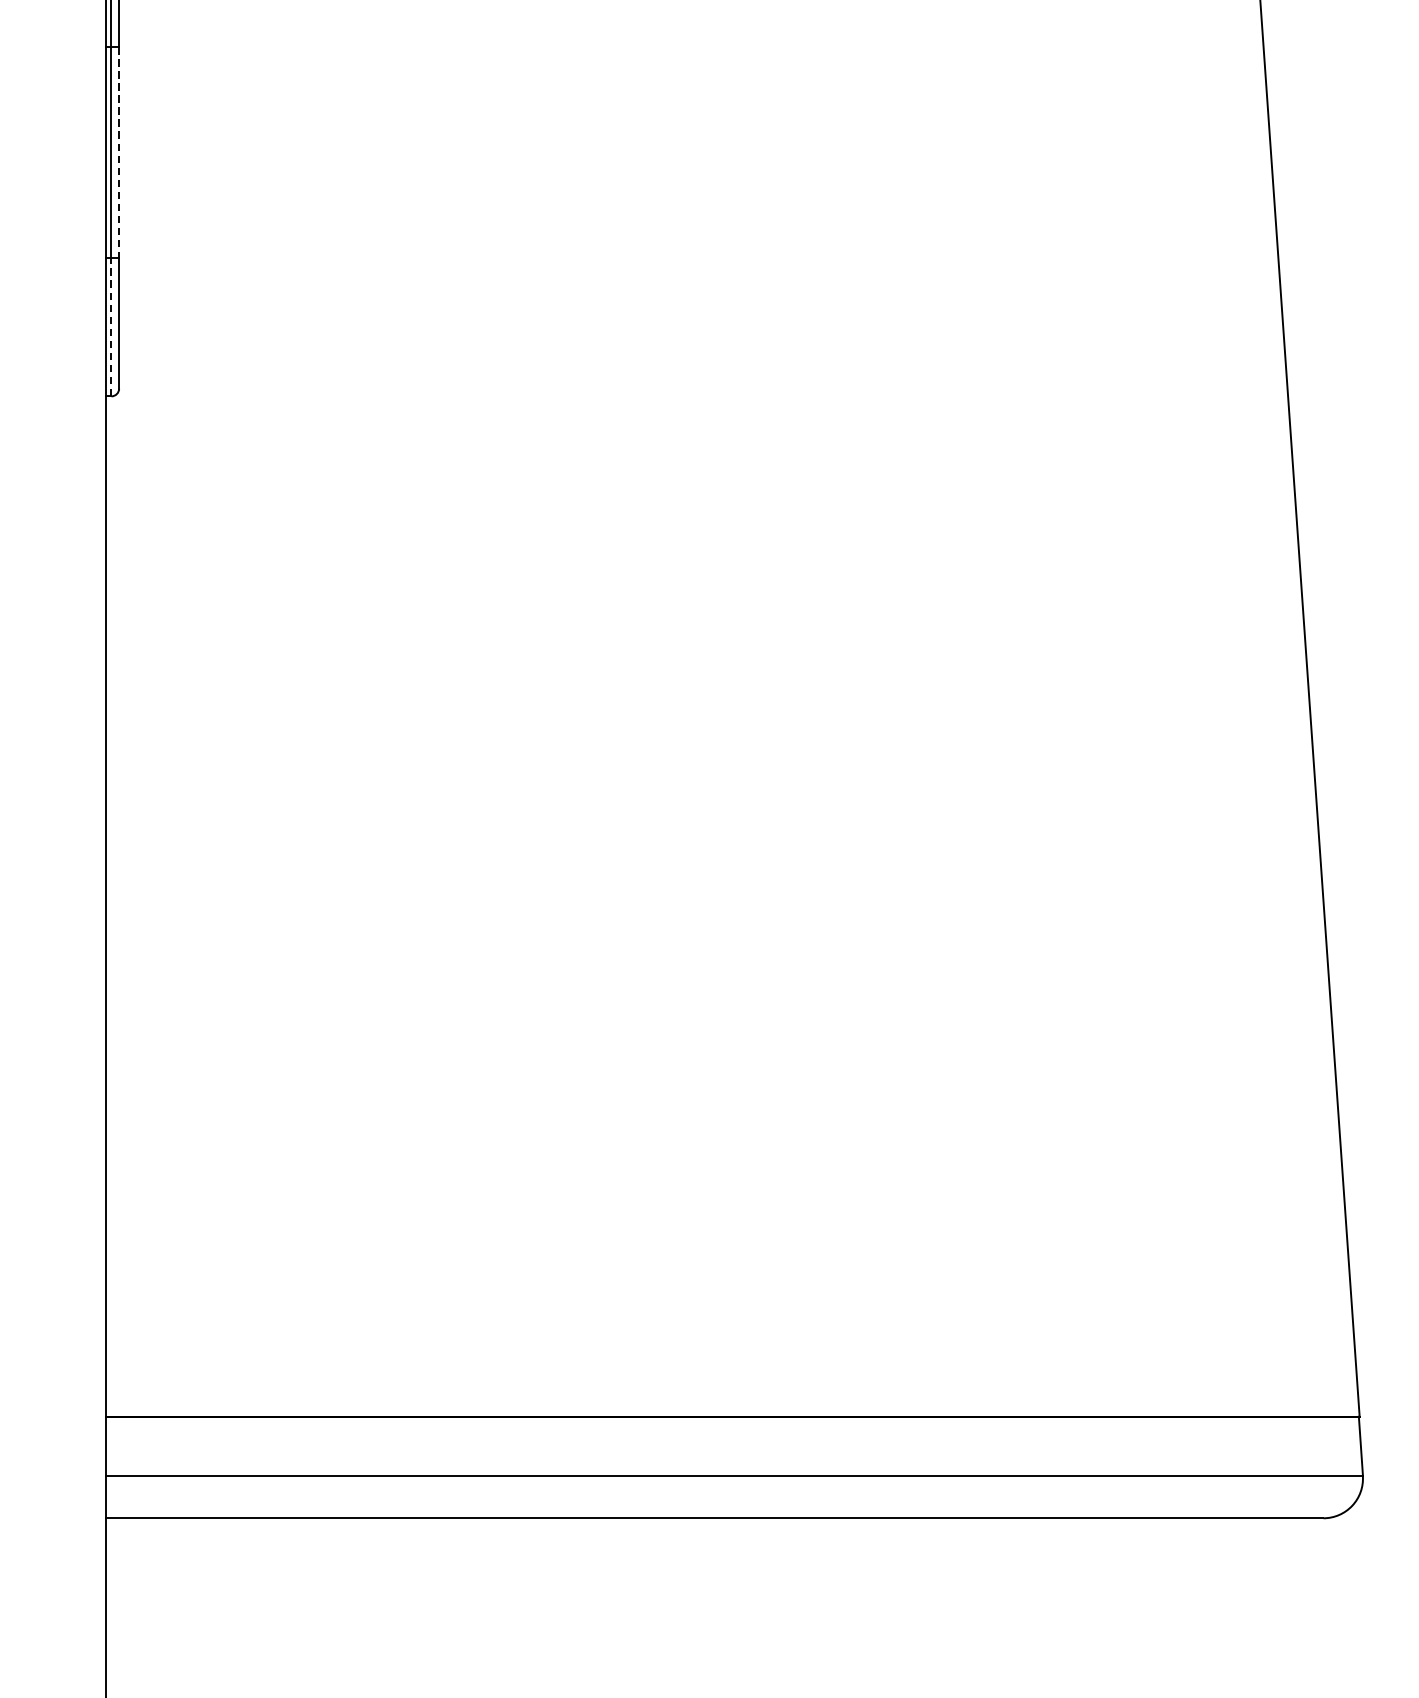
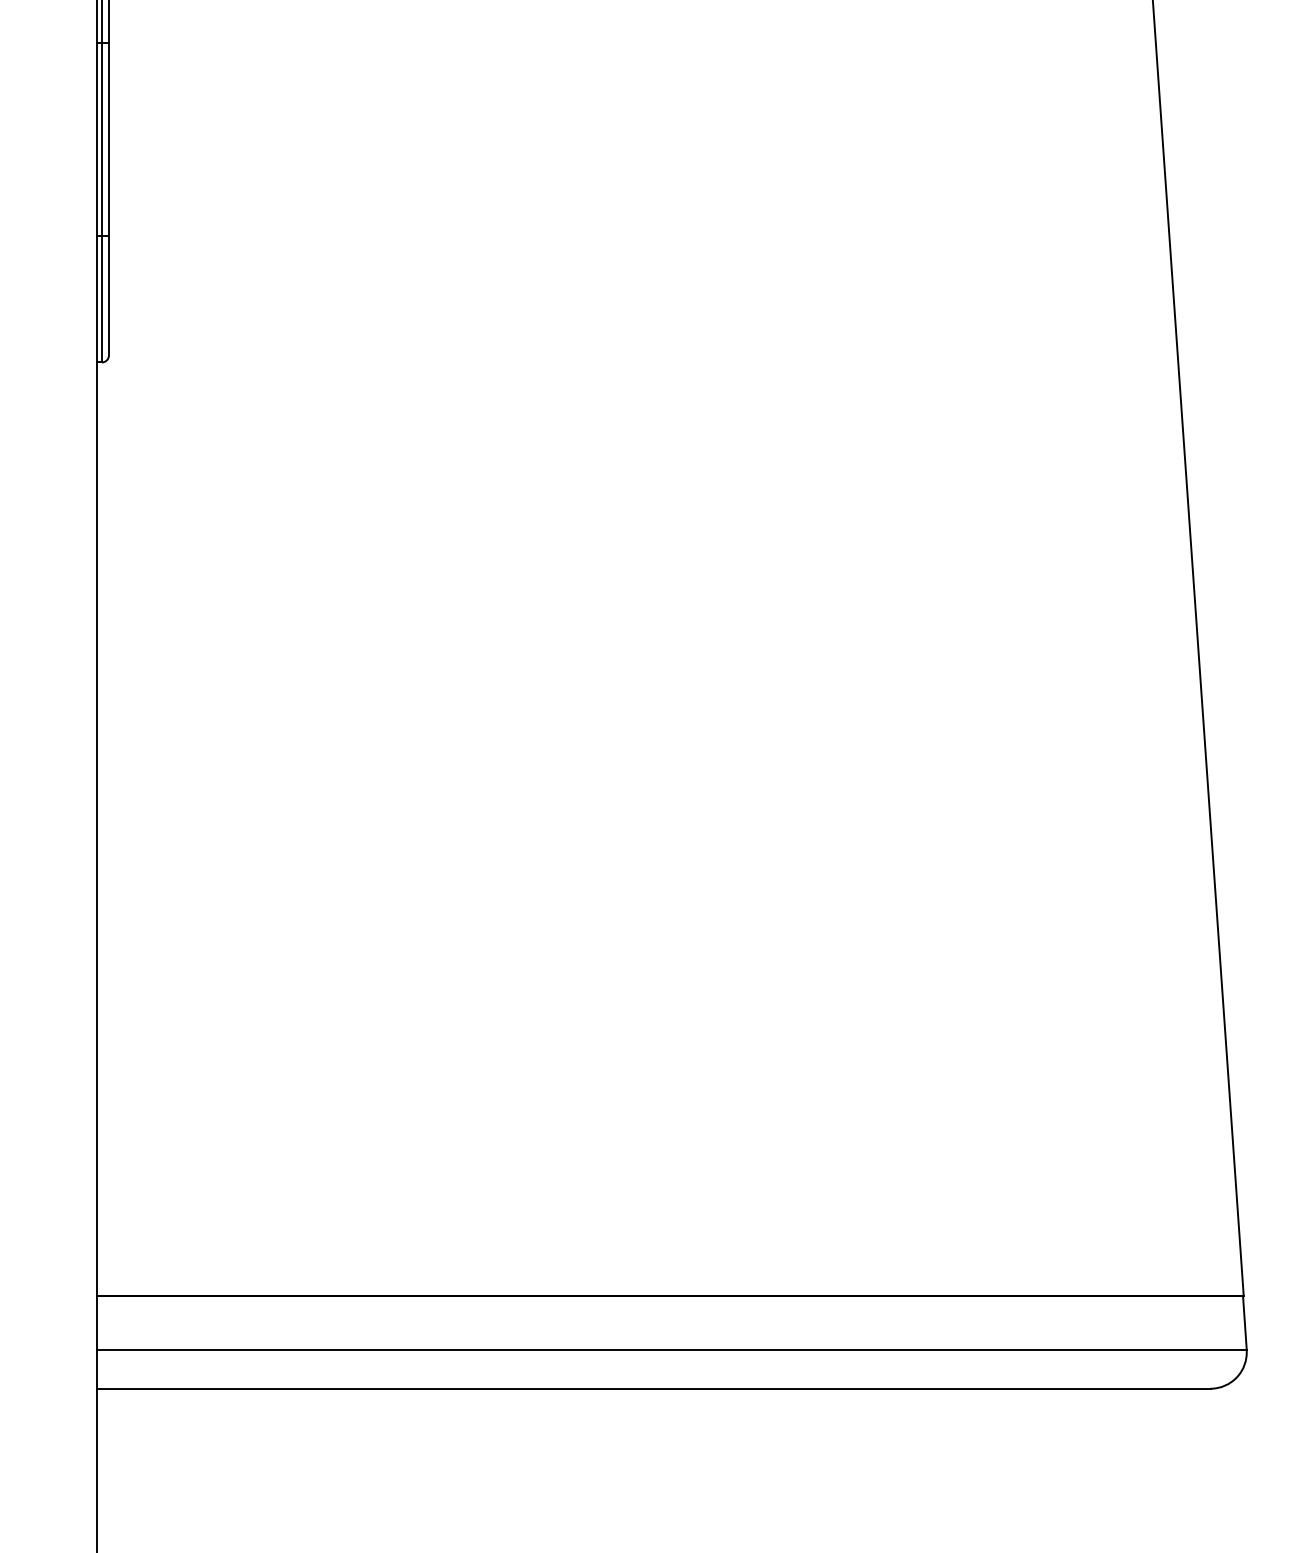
line: (118, 152) -> (108, 139), dashed -> solid
line: (110, 326) -> (101, 298), dashed -> solid

